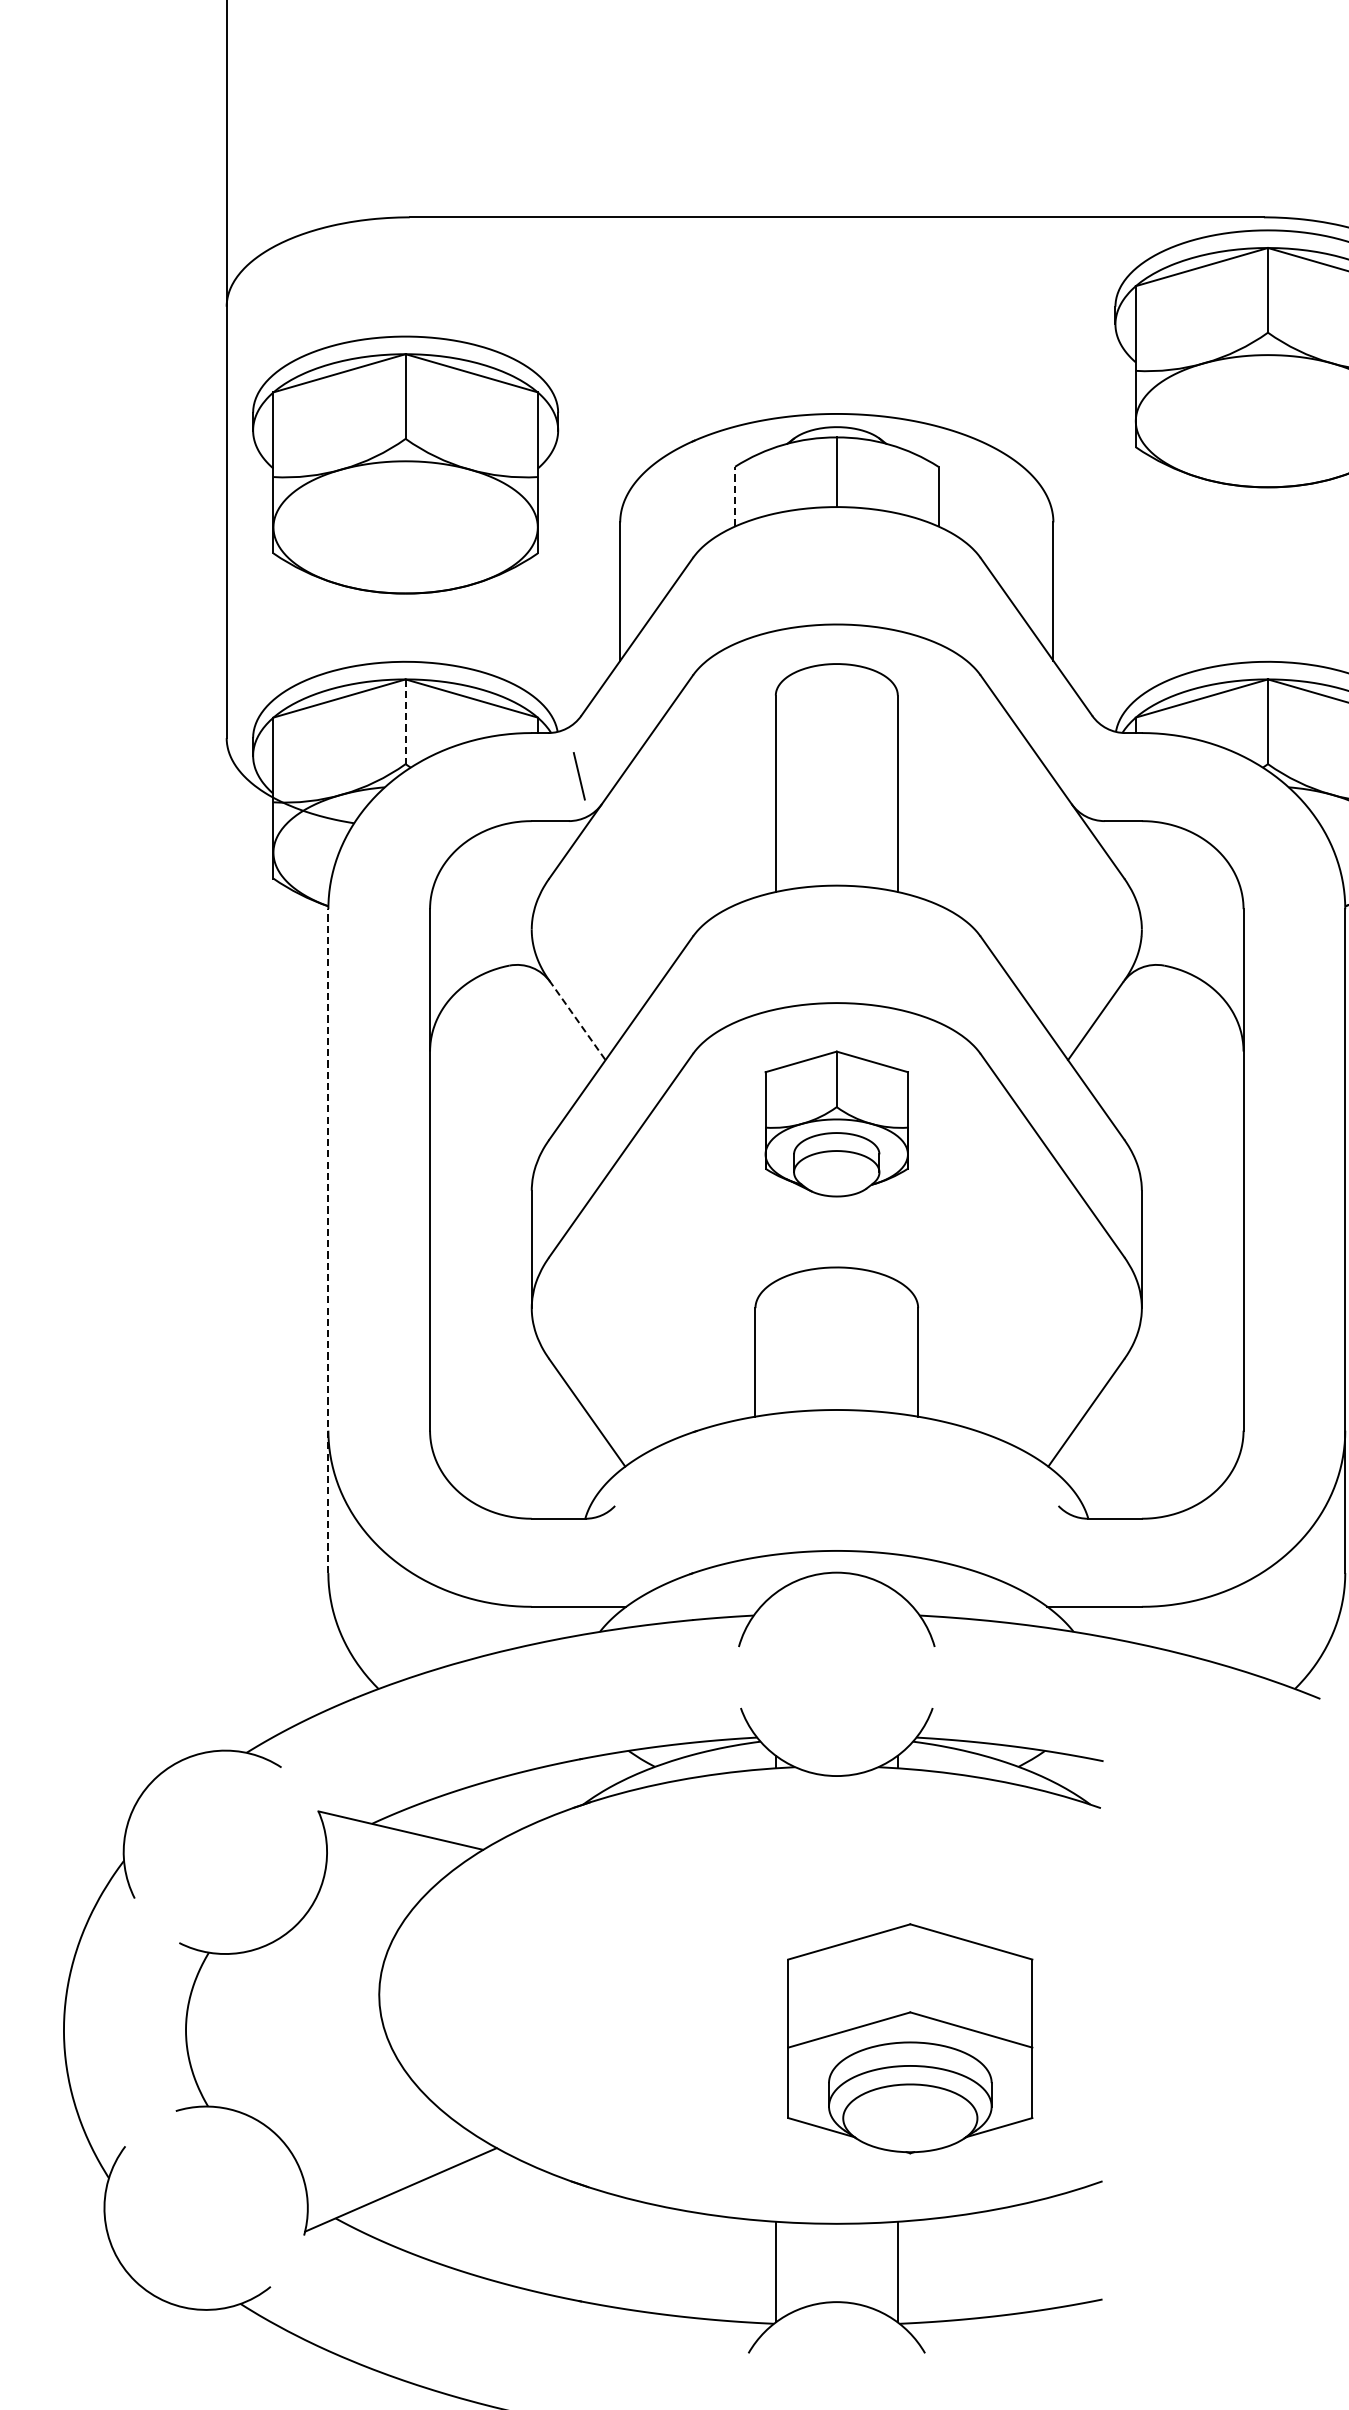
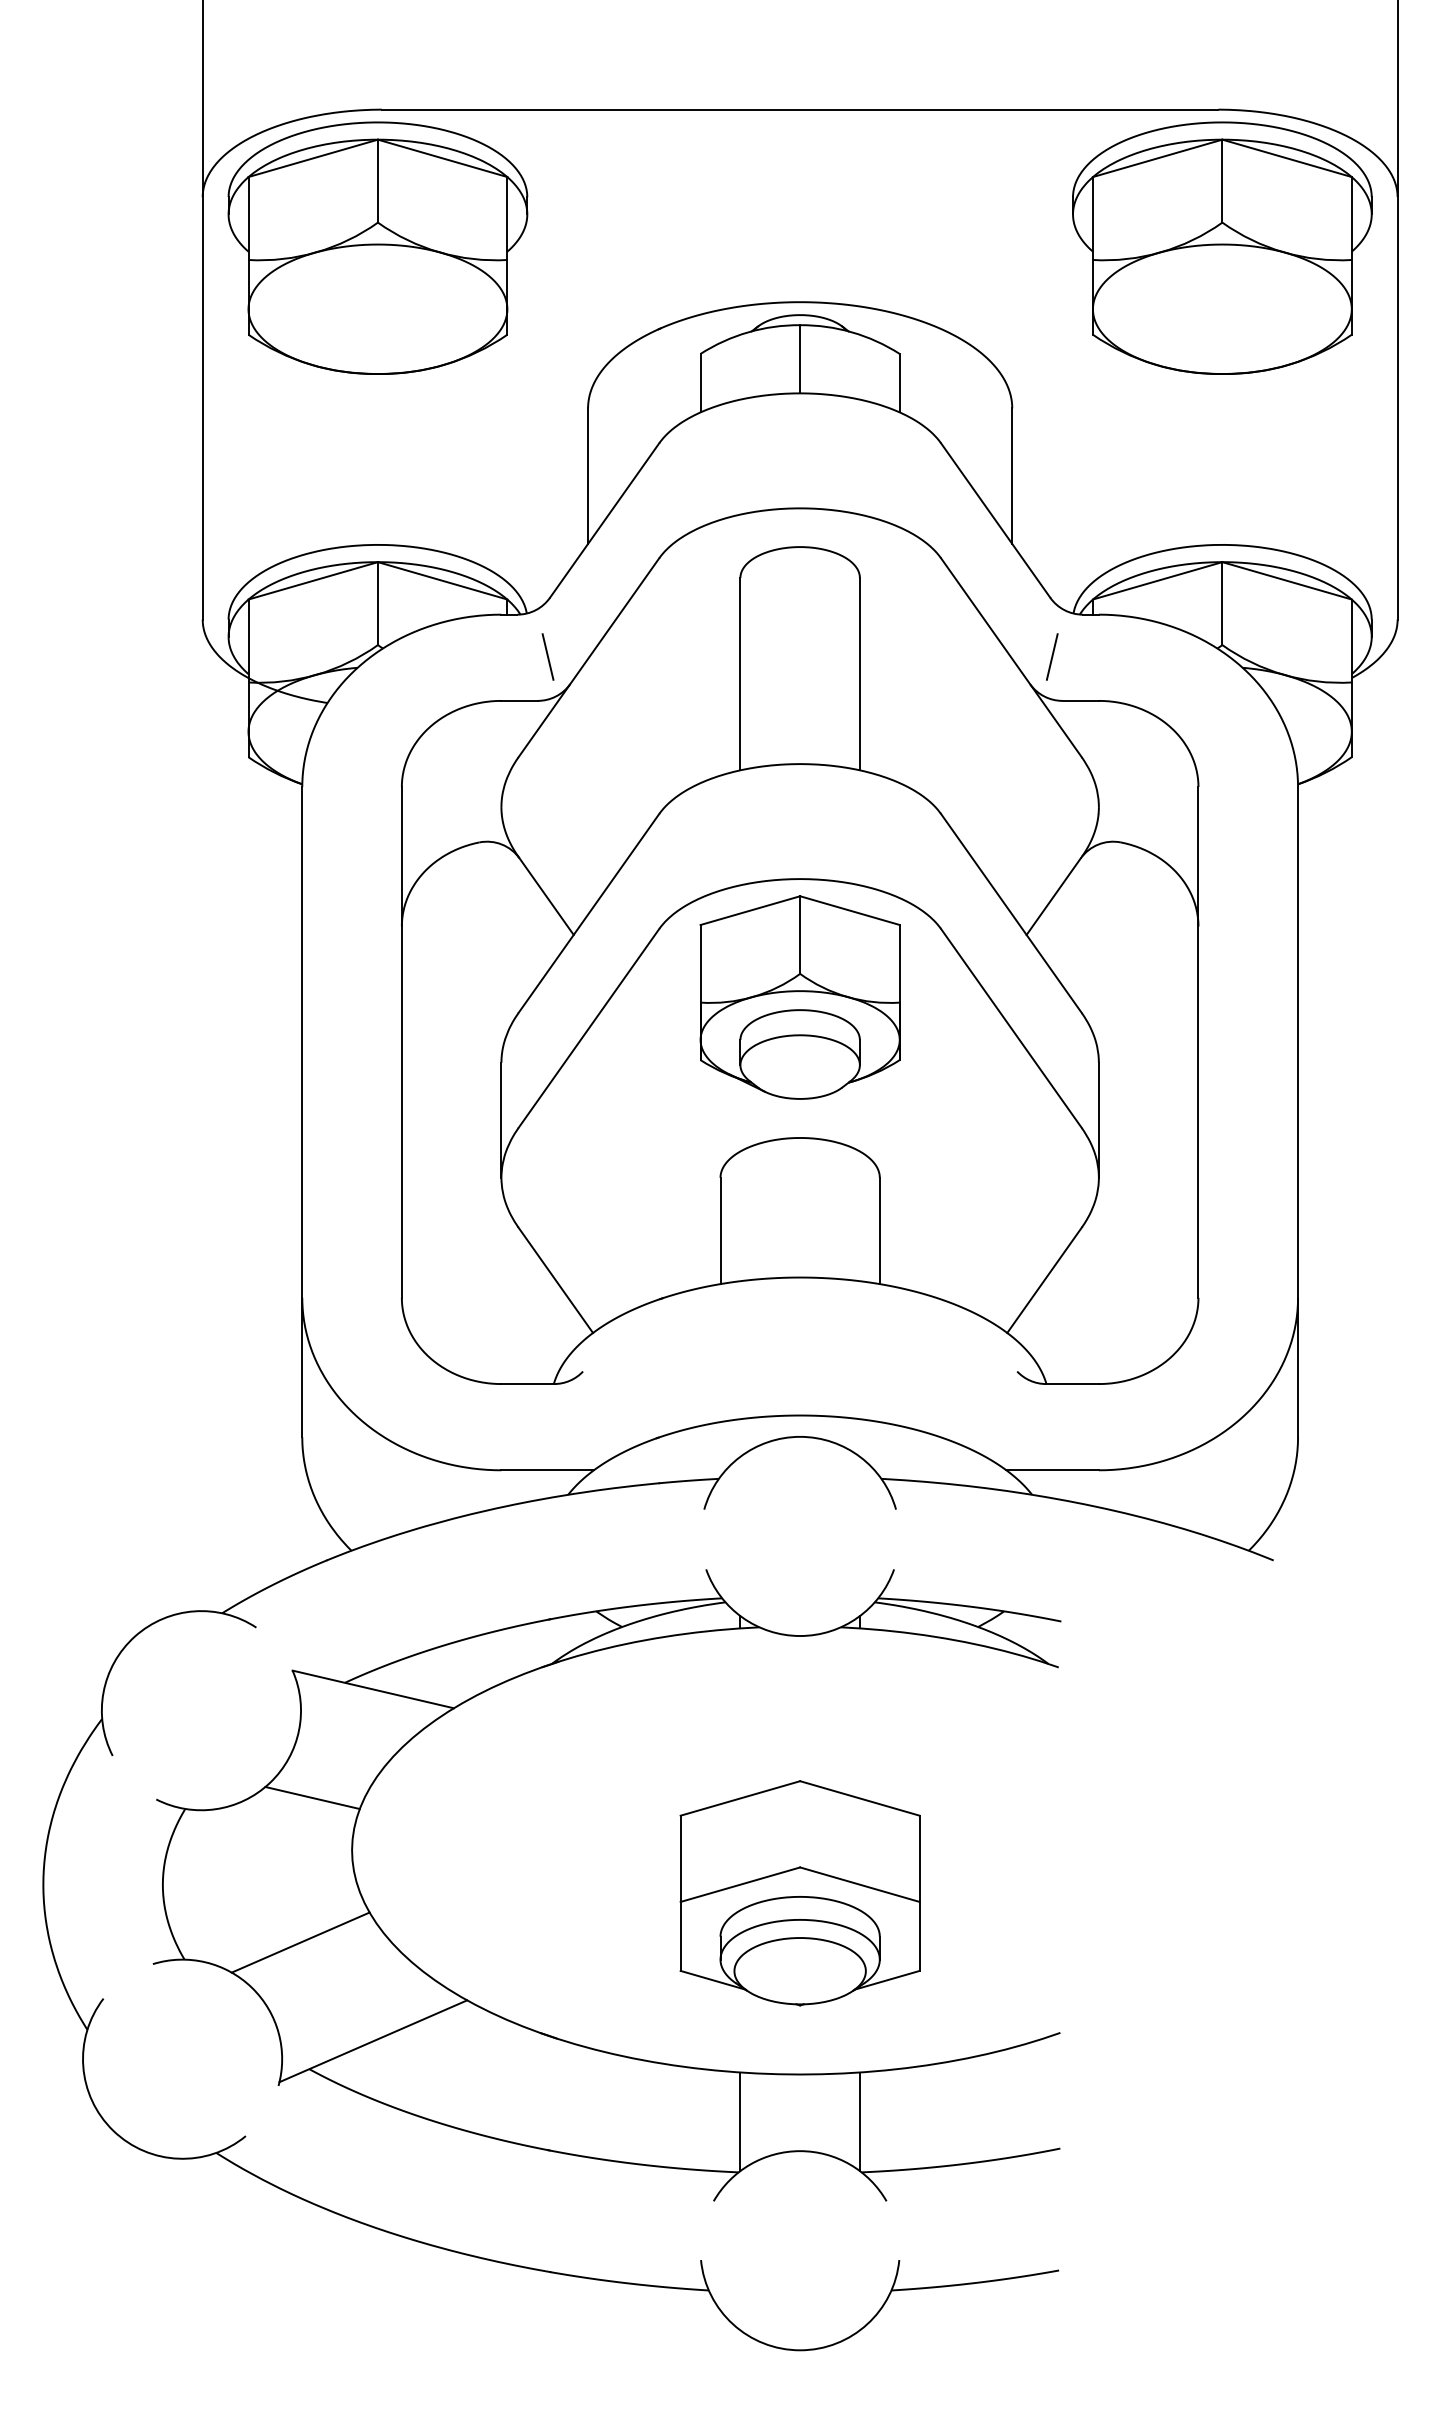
part: (405, 464) -> (377, 247), moved
line: (735, 495) -> (700, 382), dashed -> solid
line: (405, 722) -> (377, 604), dashed -> solid
line: (1093, 775) -> (1051, 656), added
line: (577, 1019) -> (546, 895), dashed -> solid
part: (836, 1124) -> (799, 997), size x1.43
line: (328, 1240) -> (302, 1111), dashed -> solid
line: (338, 1940) -> (312, 1797), added
part: (909, 2039) -> (799, 1893), moved
line: (326, 2089) -> (300, 1942), added

